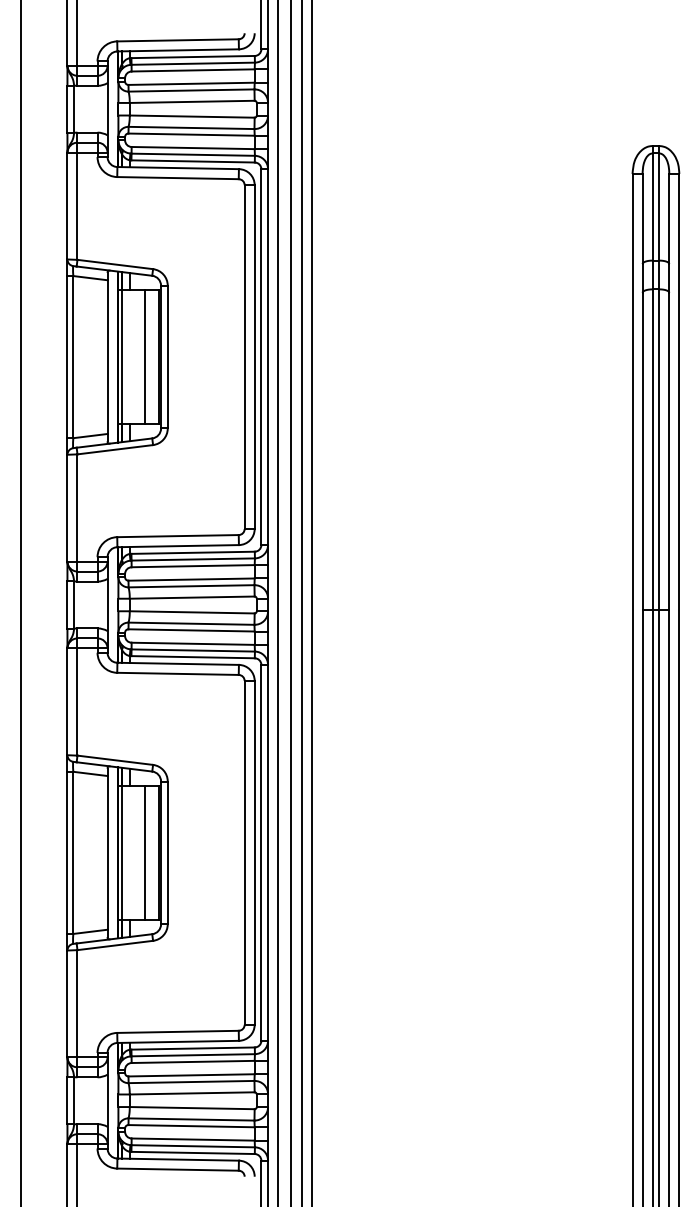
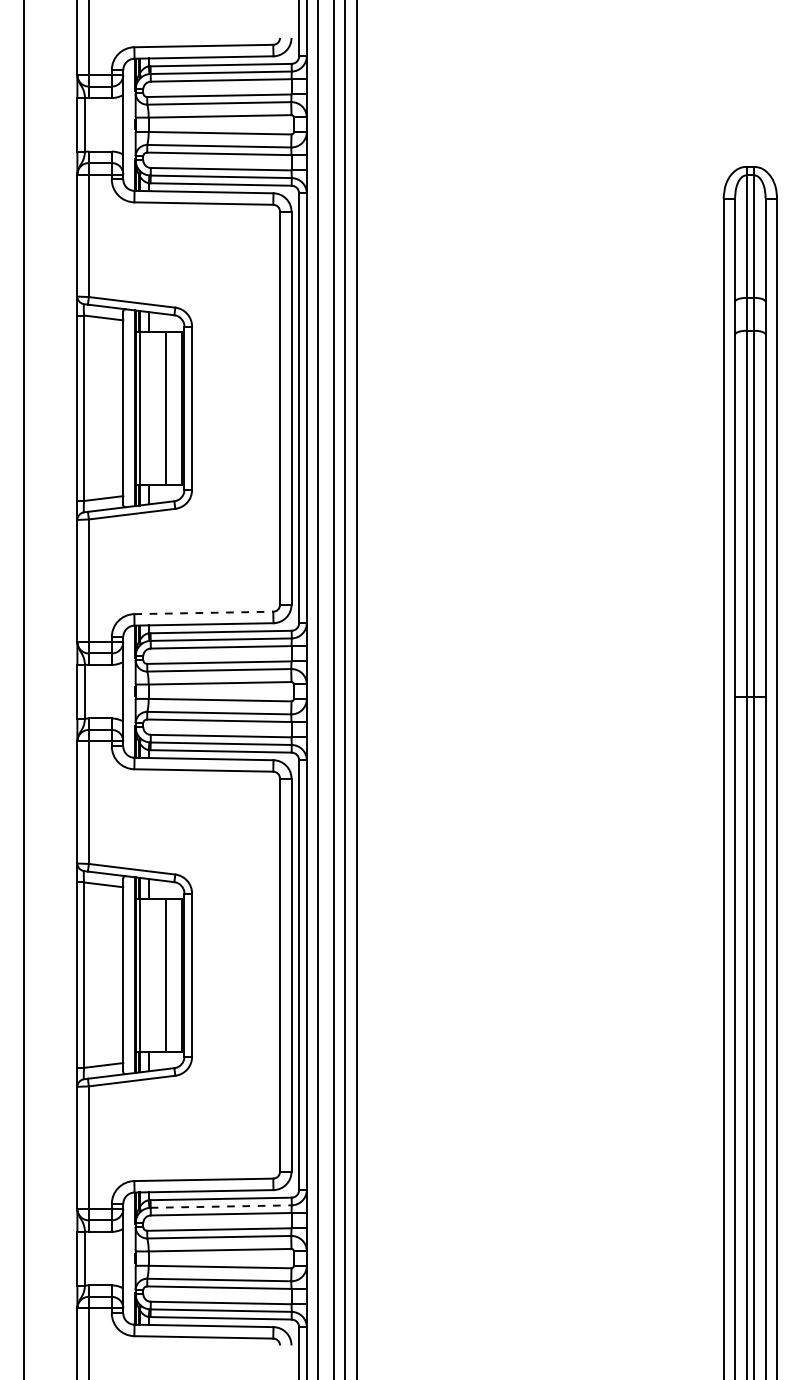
line: (178, 535) -> (204, 612), solid -> dashed
line: (193, 1055) -> (221, 1206), solid -> dashed

